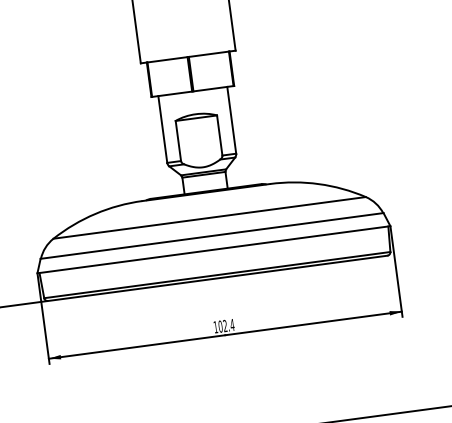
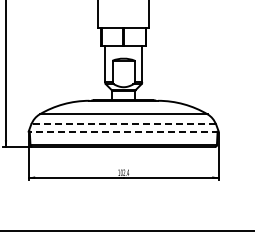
line: (211, 236) -> (123, 124), solid -> dashed
line: (213, 249) -> (123, 131), solid -> dashed

